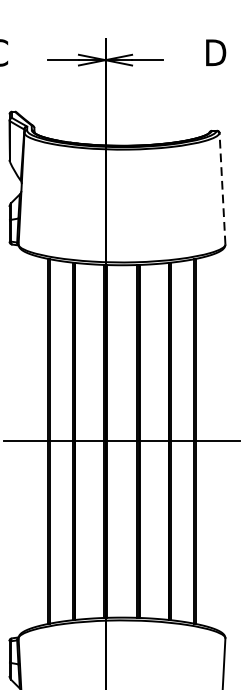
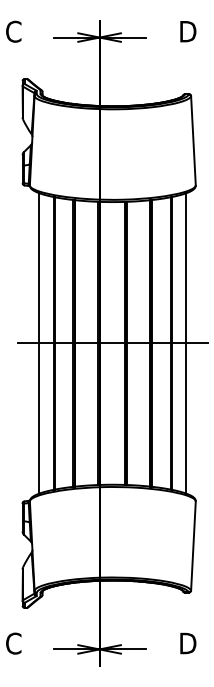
line: (222, 188) -> (193, 140), dashed -> solid
line: (30, 441) -> (39, 343), added
line: (213, 441) -> (186, 343), added

